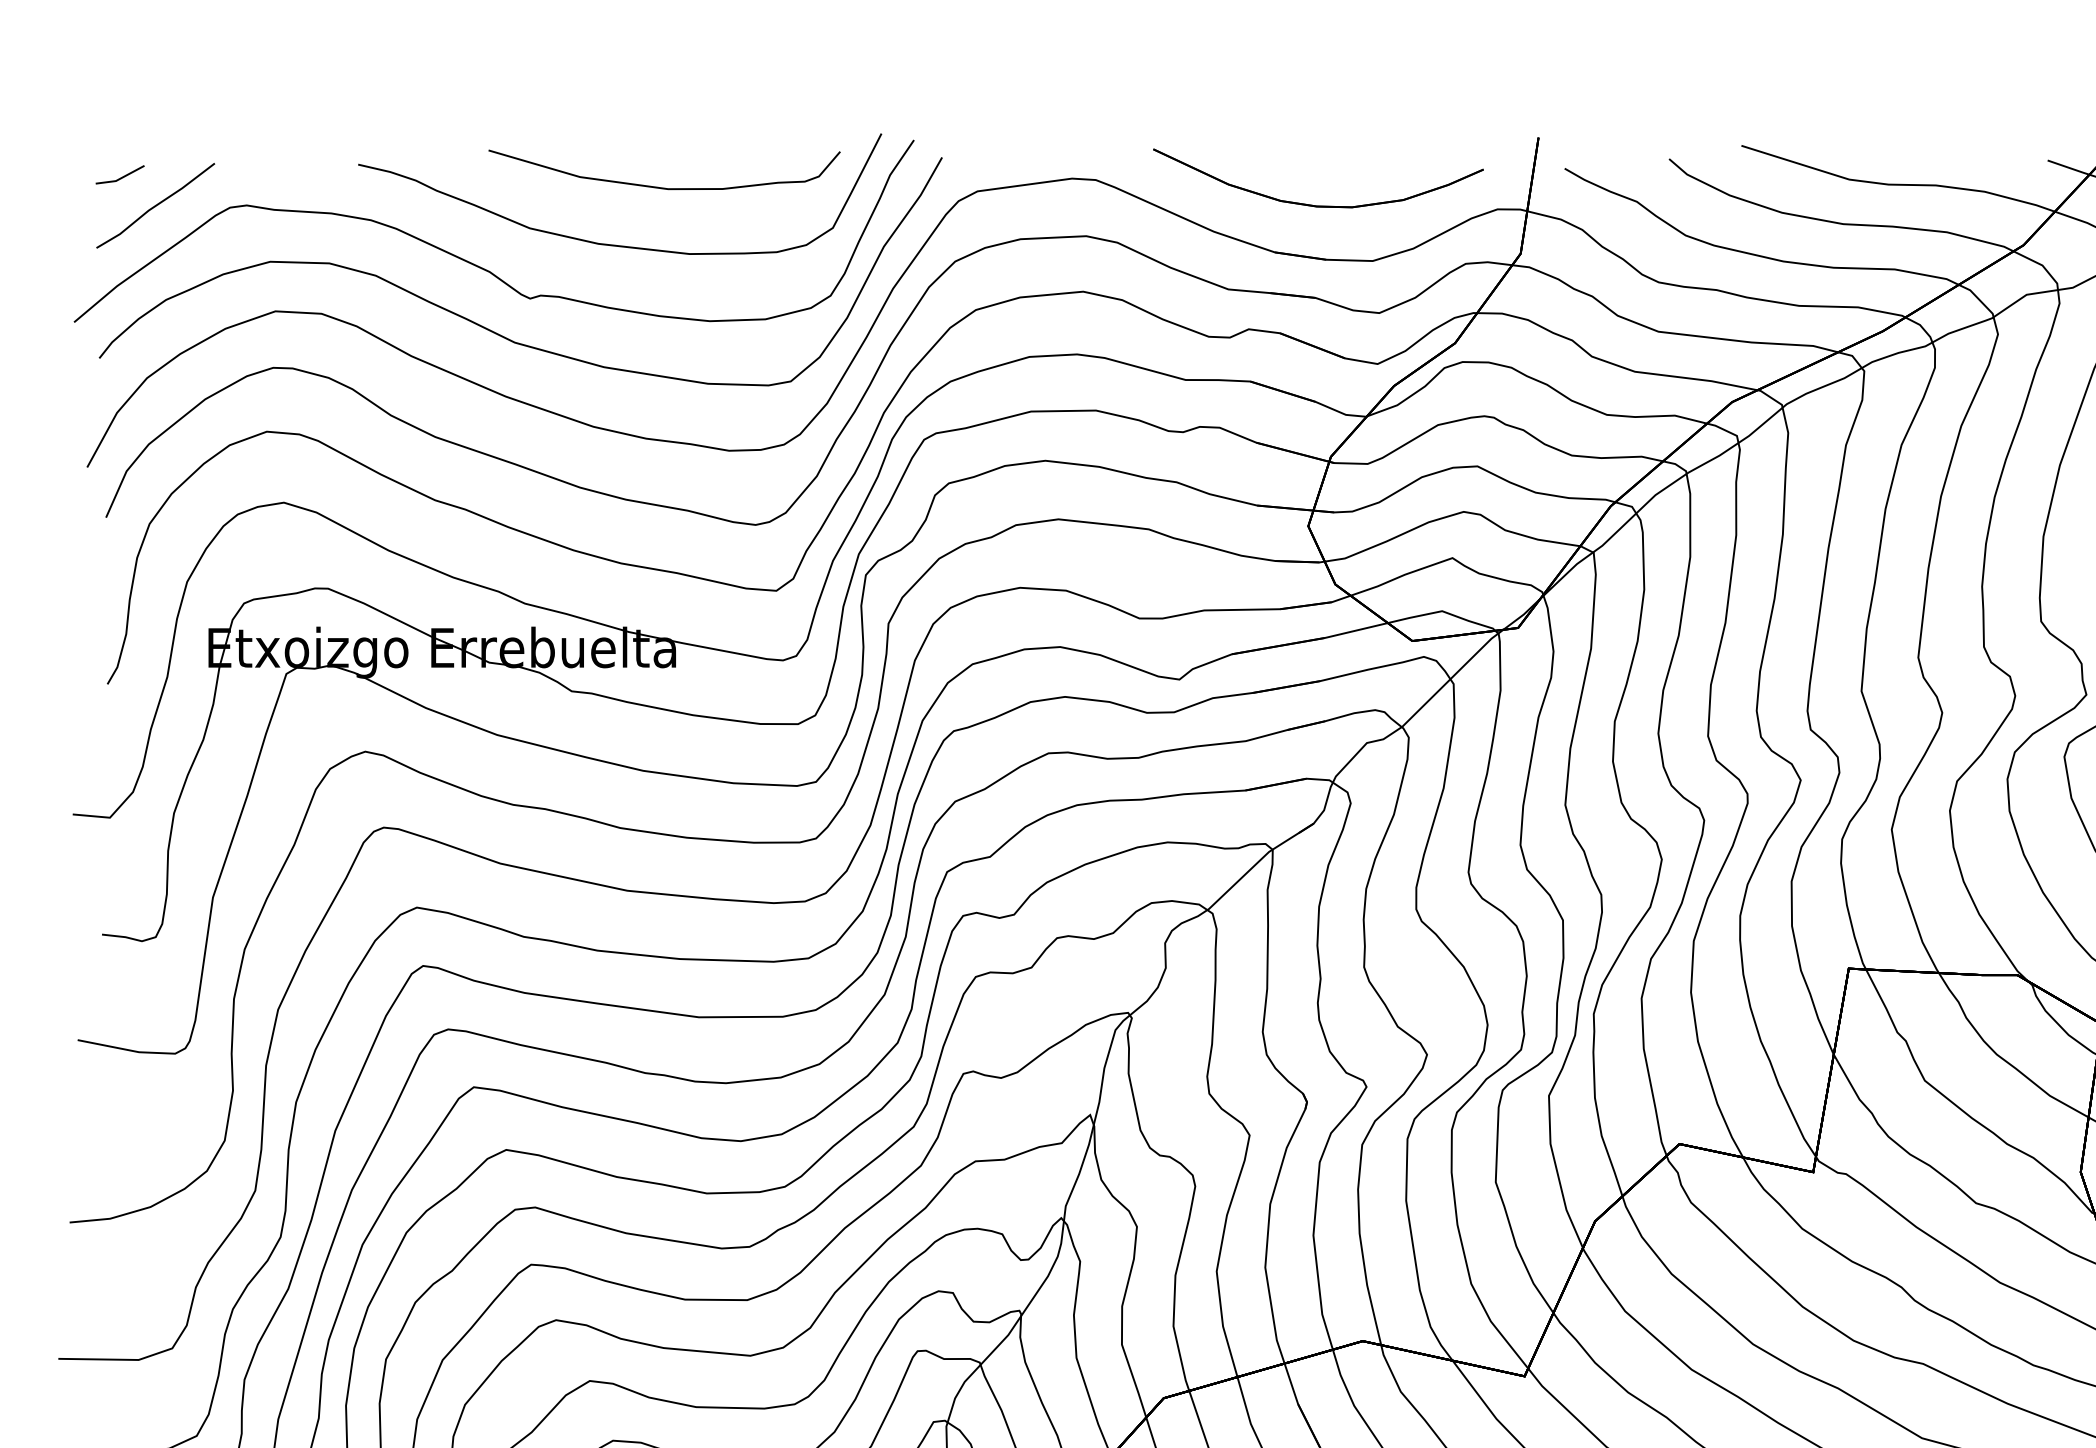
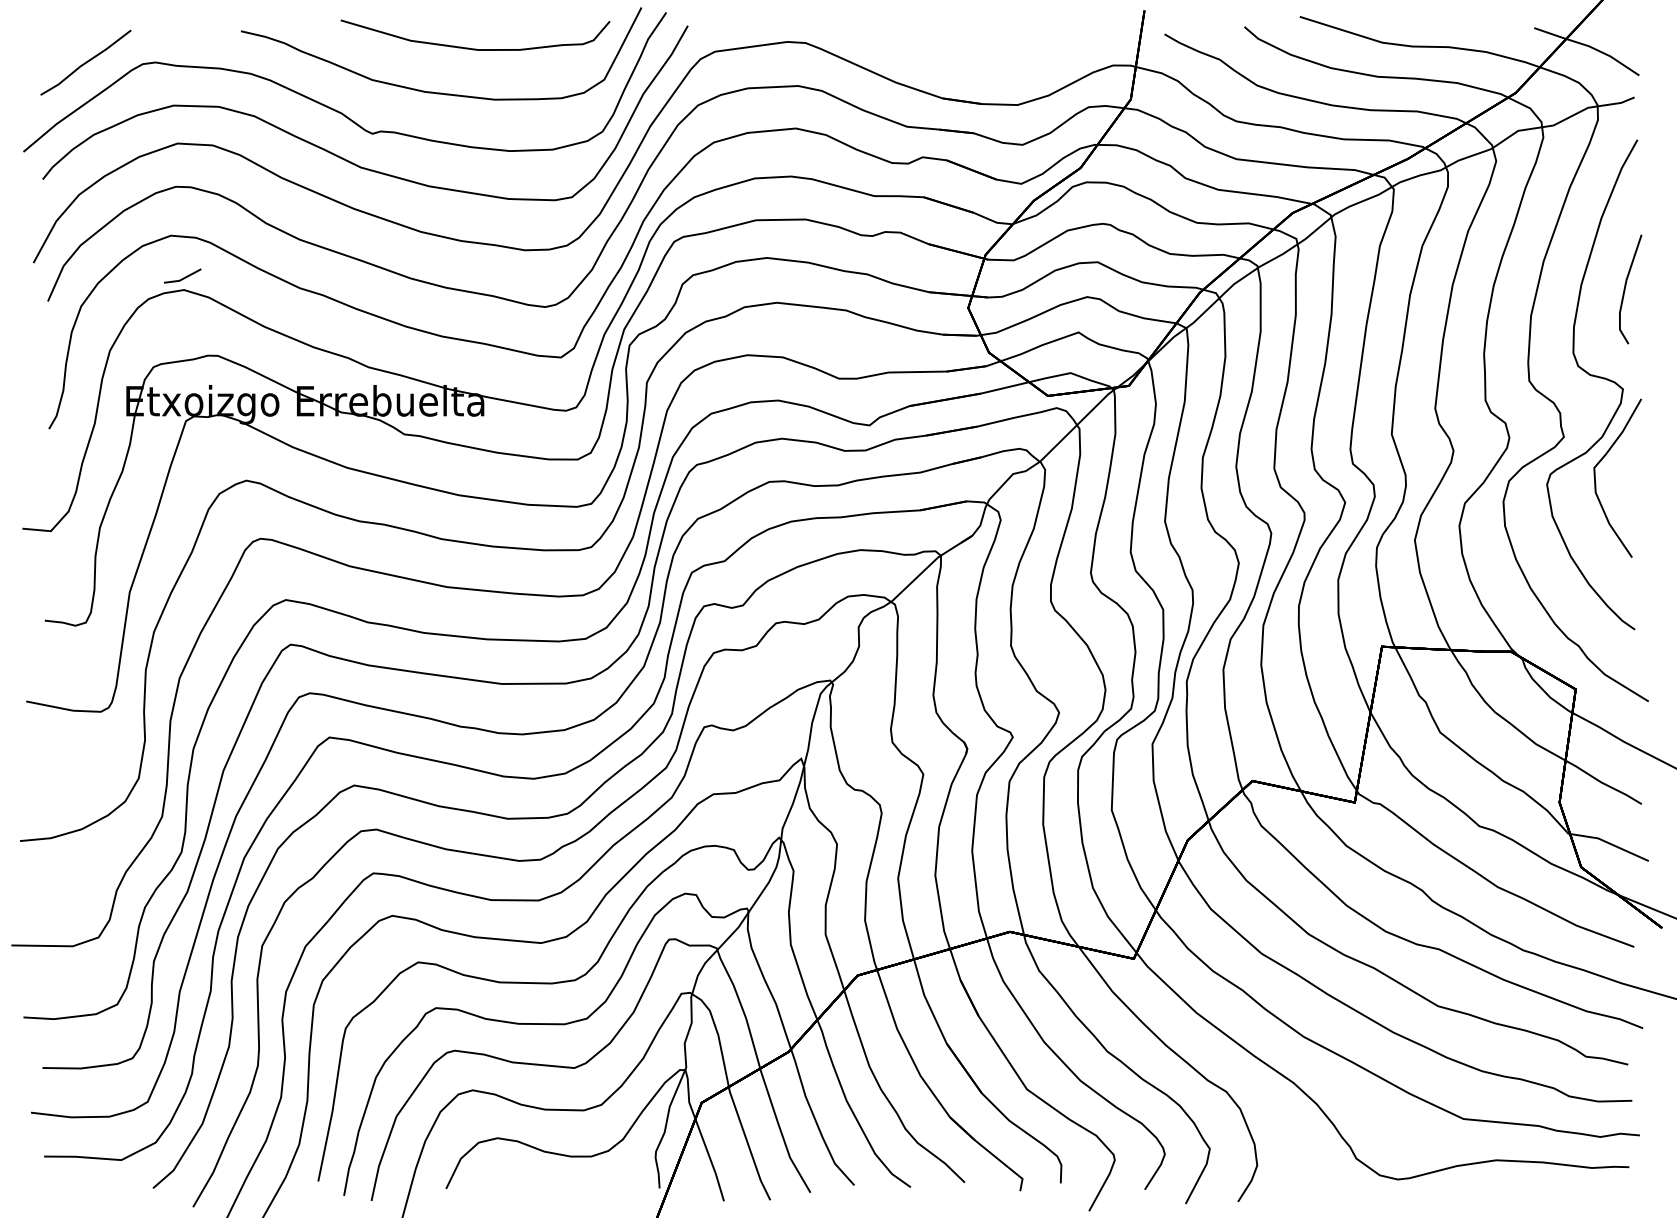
line: (121, 176) -> (183, 277), moved
part: (1312, 204) -> (971, 61), removed

